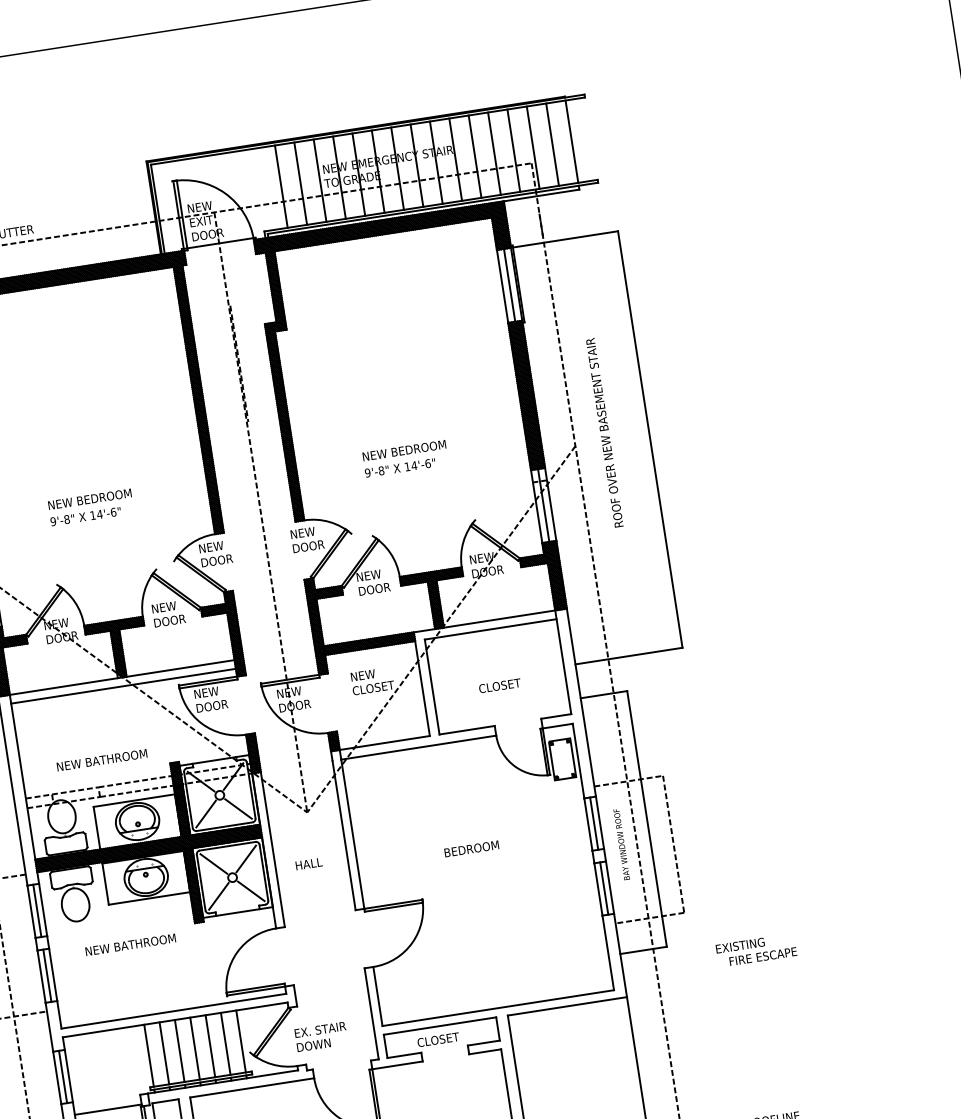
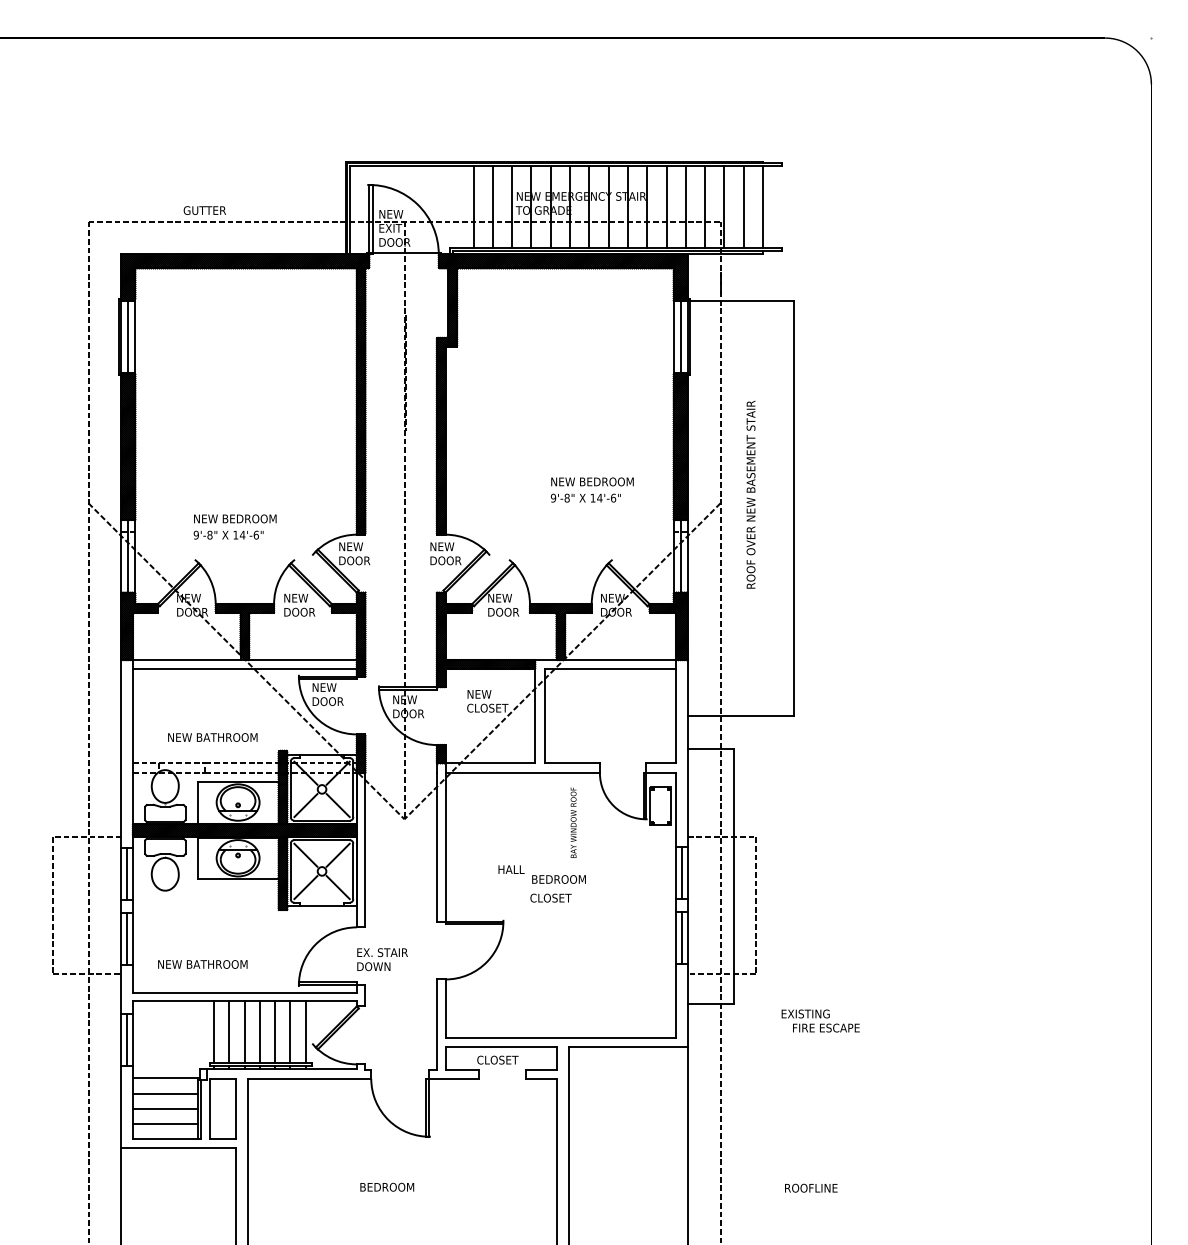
text: (405, 458) -> (592, 489), moved
text: (90, 507) -> (234, 526), moved
text: (499, 685) -> (550, 897), moved
text: (621, 844) -> (573, 822), moved
text: (309, 863) -> (511, 869), moved
text: (130, 944) -> (202, 964), moved
text: (321, 1036) -> (382, 959), moved

